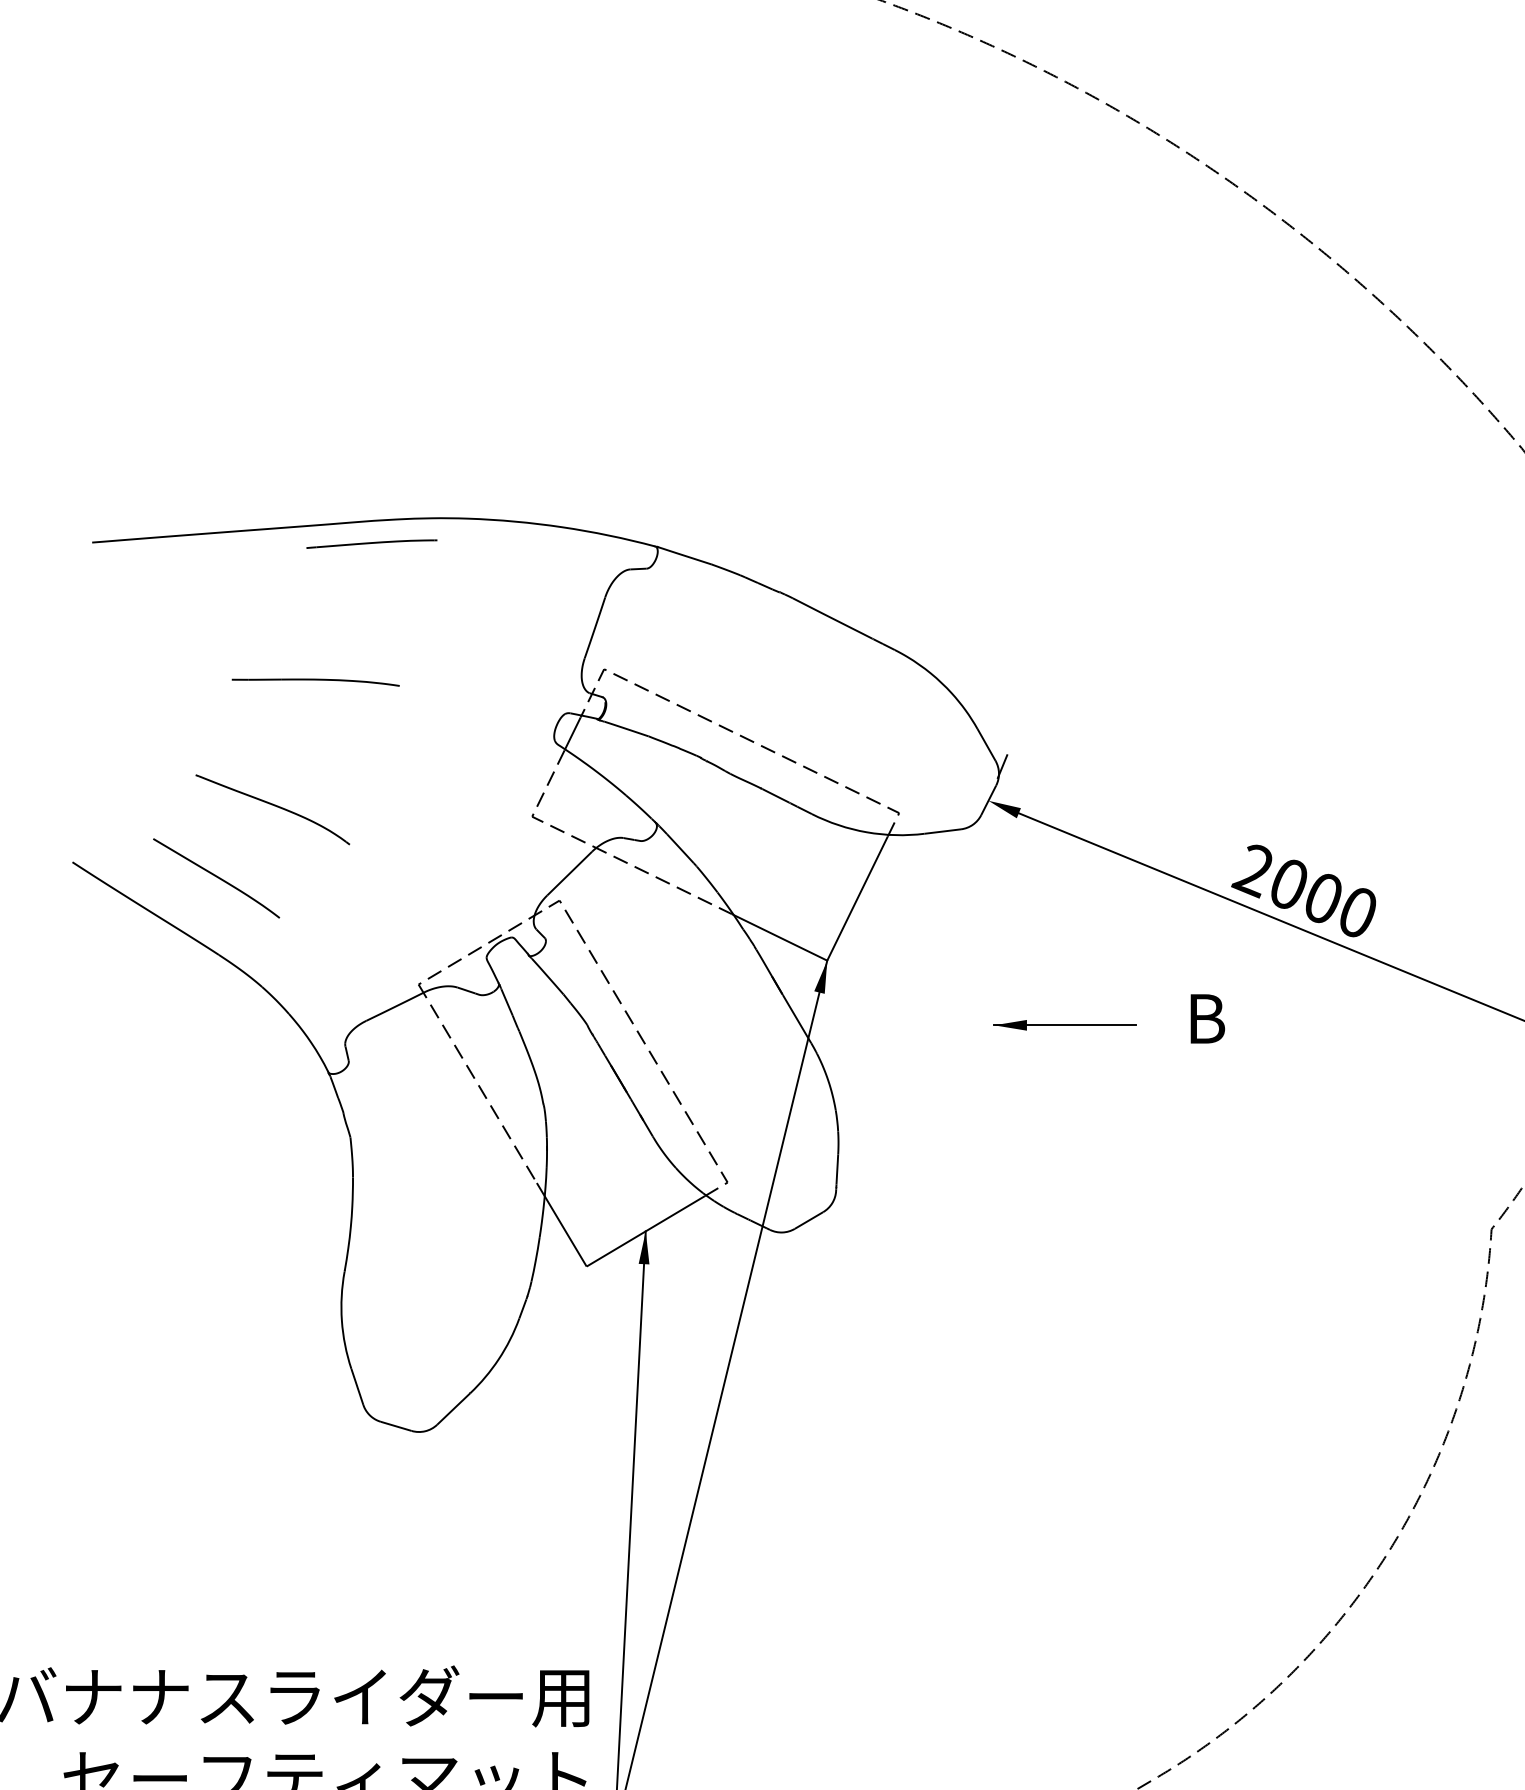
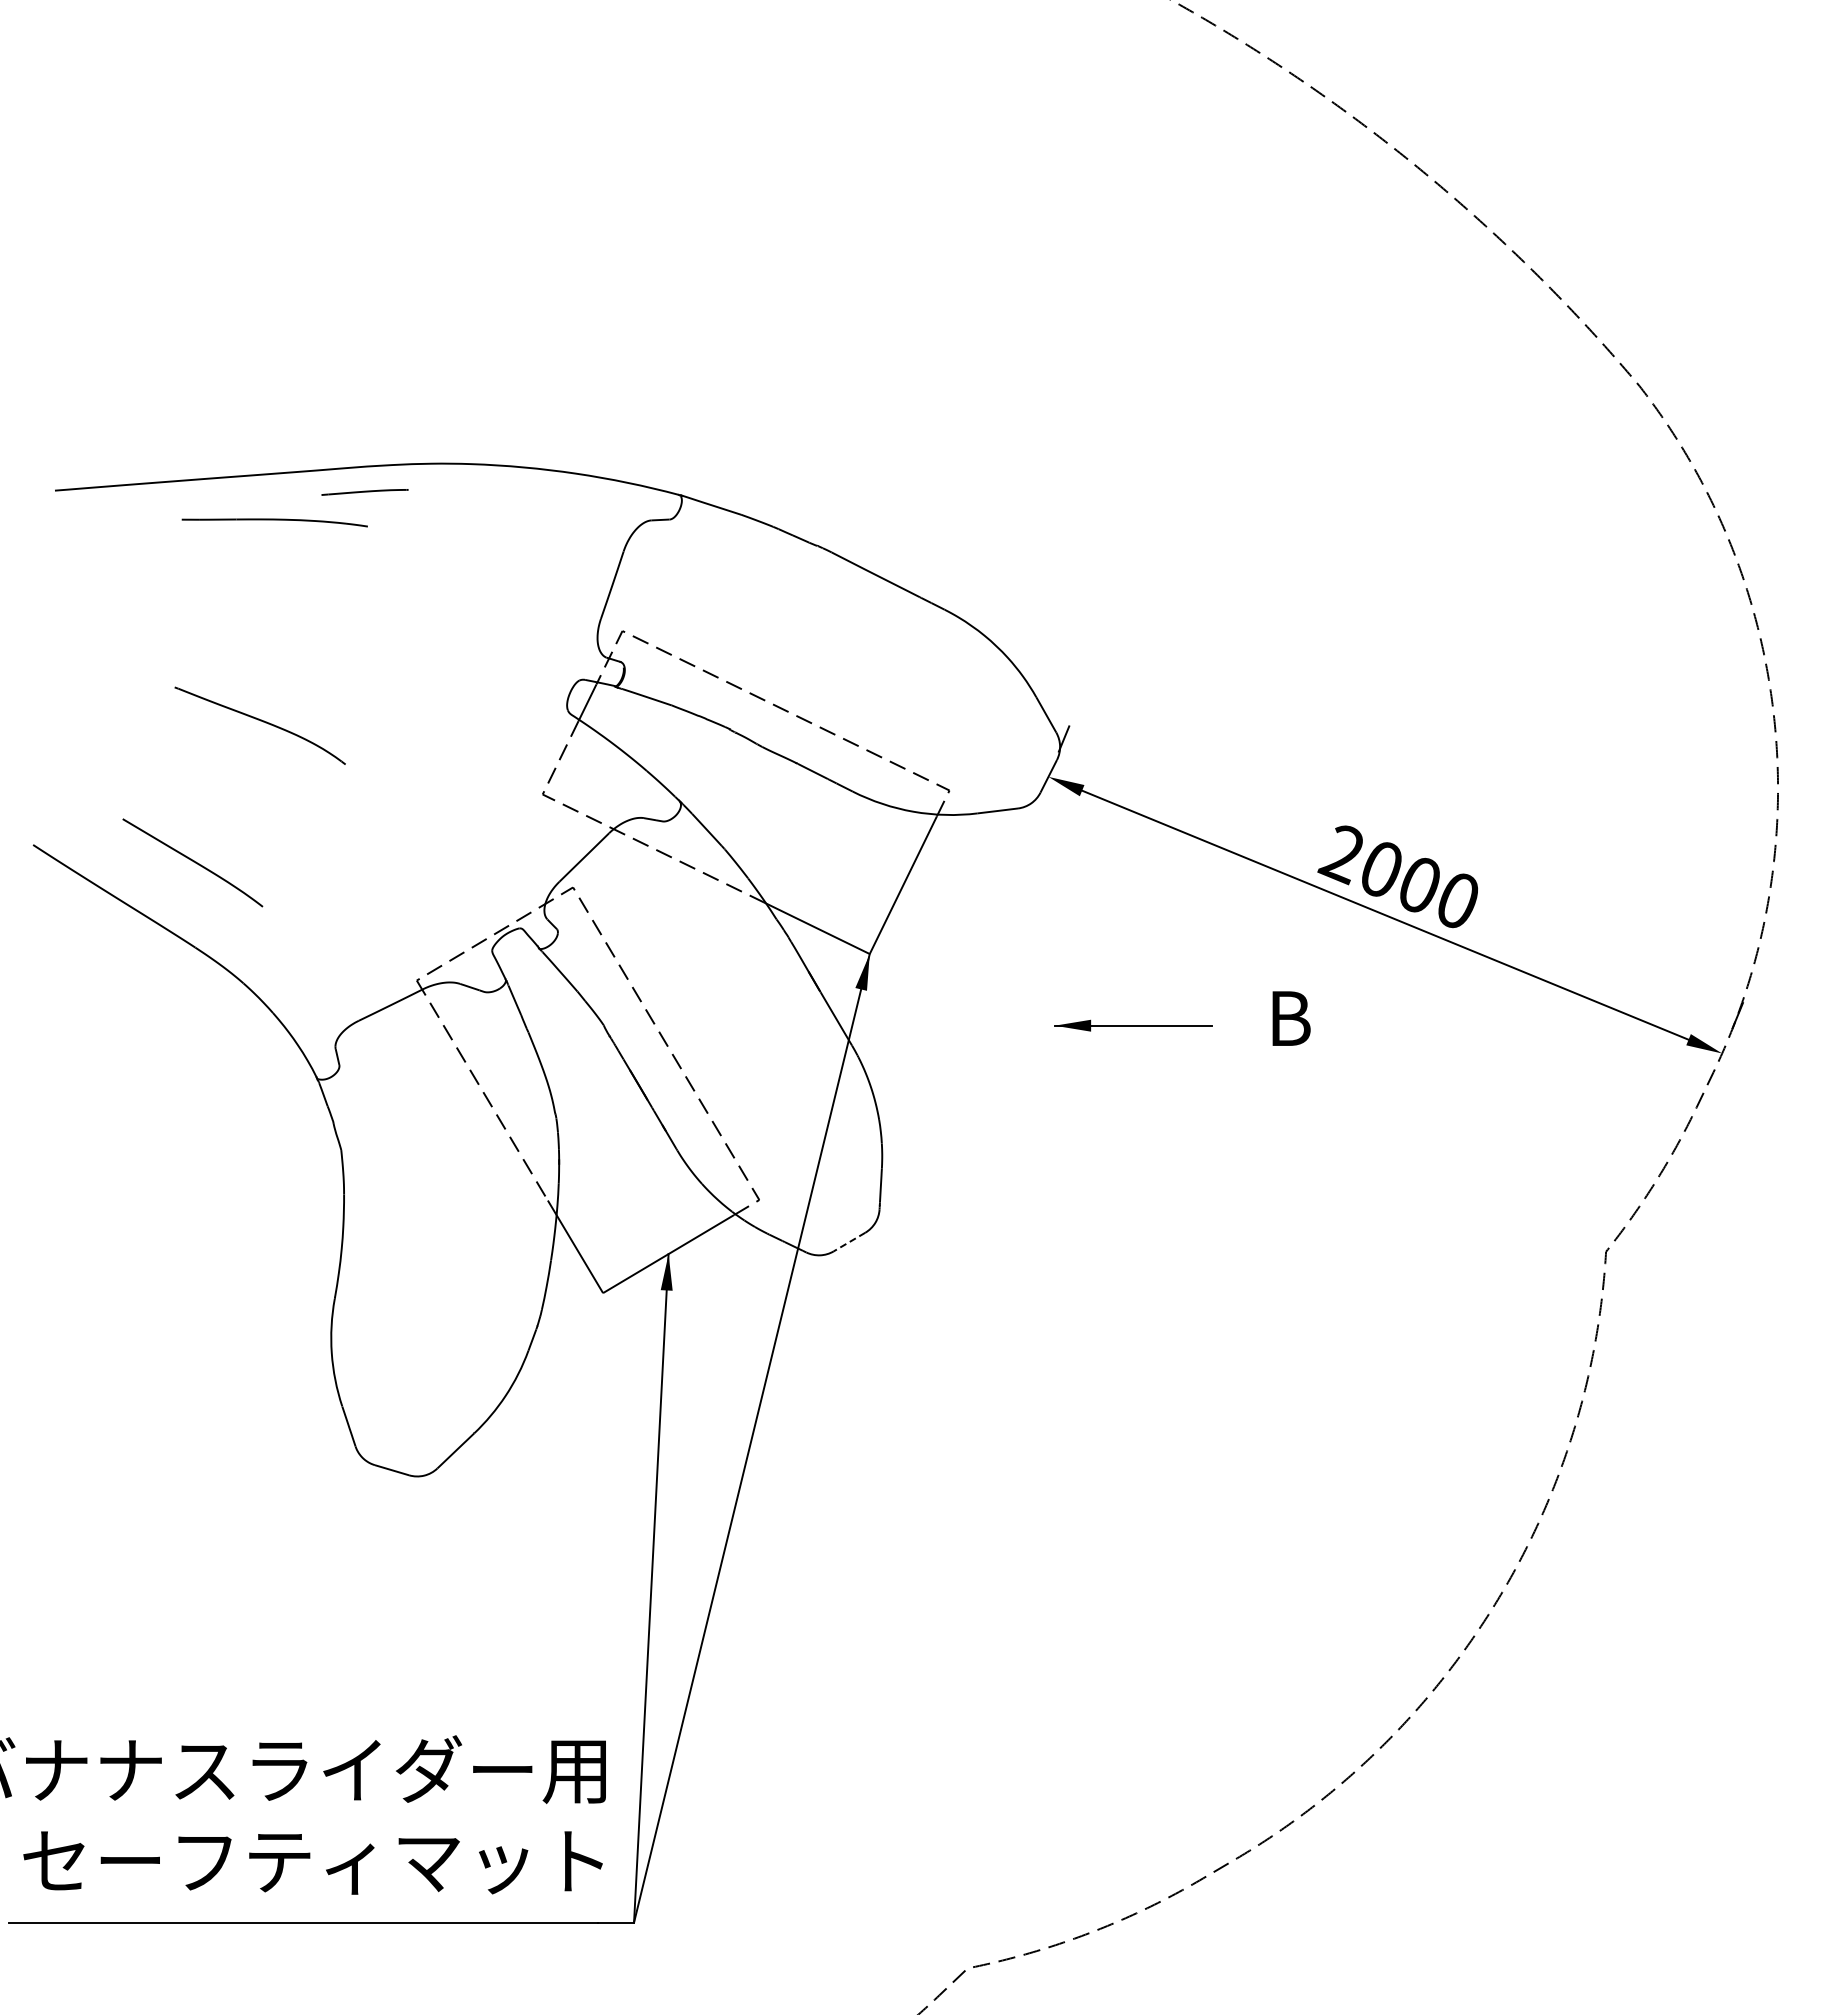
part: (371, 544) -> (364, 492), size x0.6
part: (315, 682) -> (274, 522), moved
part: (272, 809) -> (259, 725), moved
line: (808, 1220) -> (849, 1242), solid -> dashed

